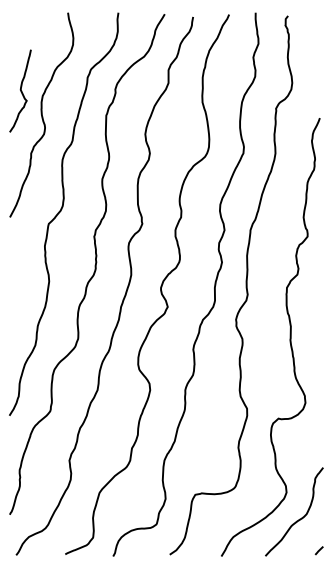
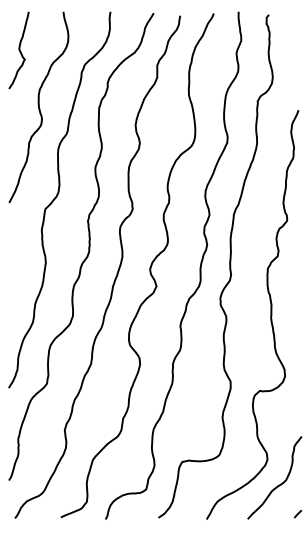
curve: (20, 90) -> (19, 49), moved

